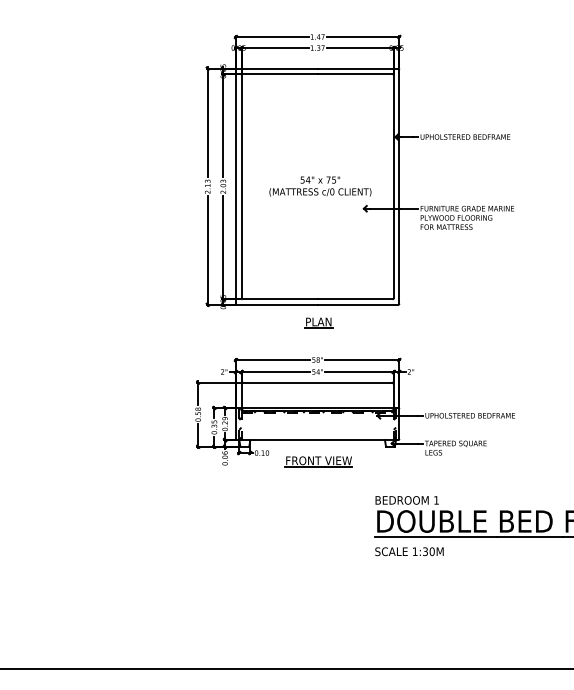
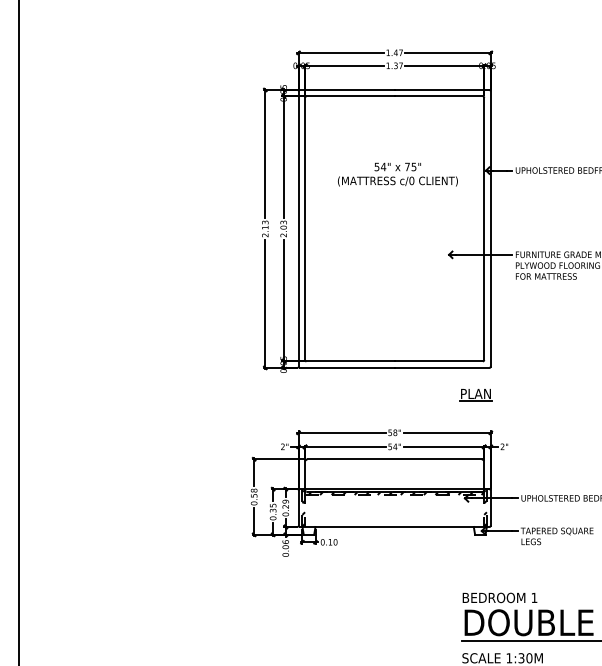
text: (320, 186) -> (397, 174), moved
part: (318, 322) -> (475, 394), moved
part: (318, 461) -> (395, 552), removed

